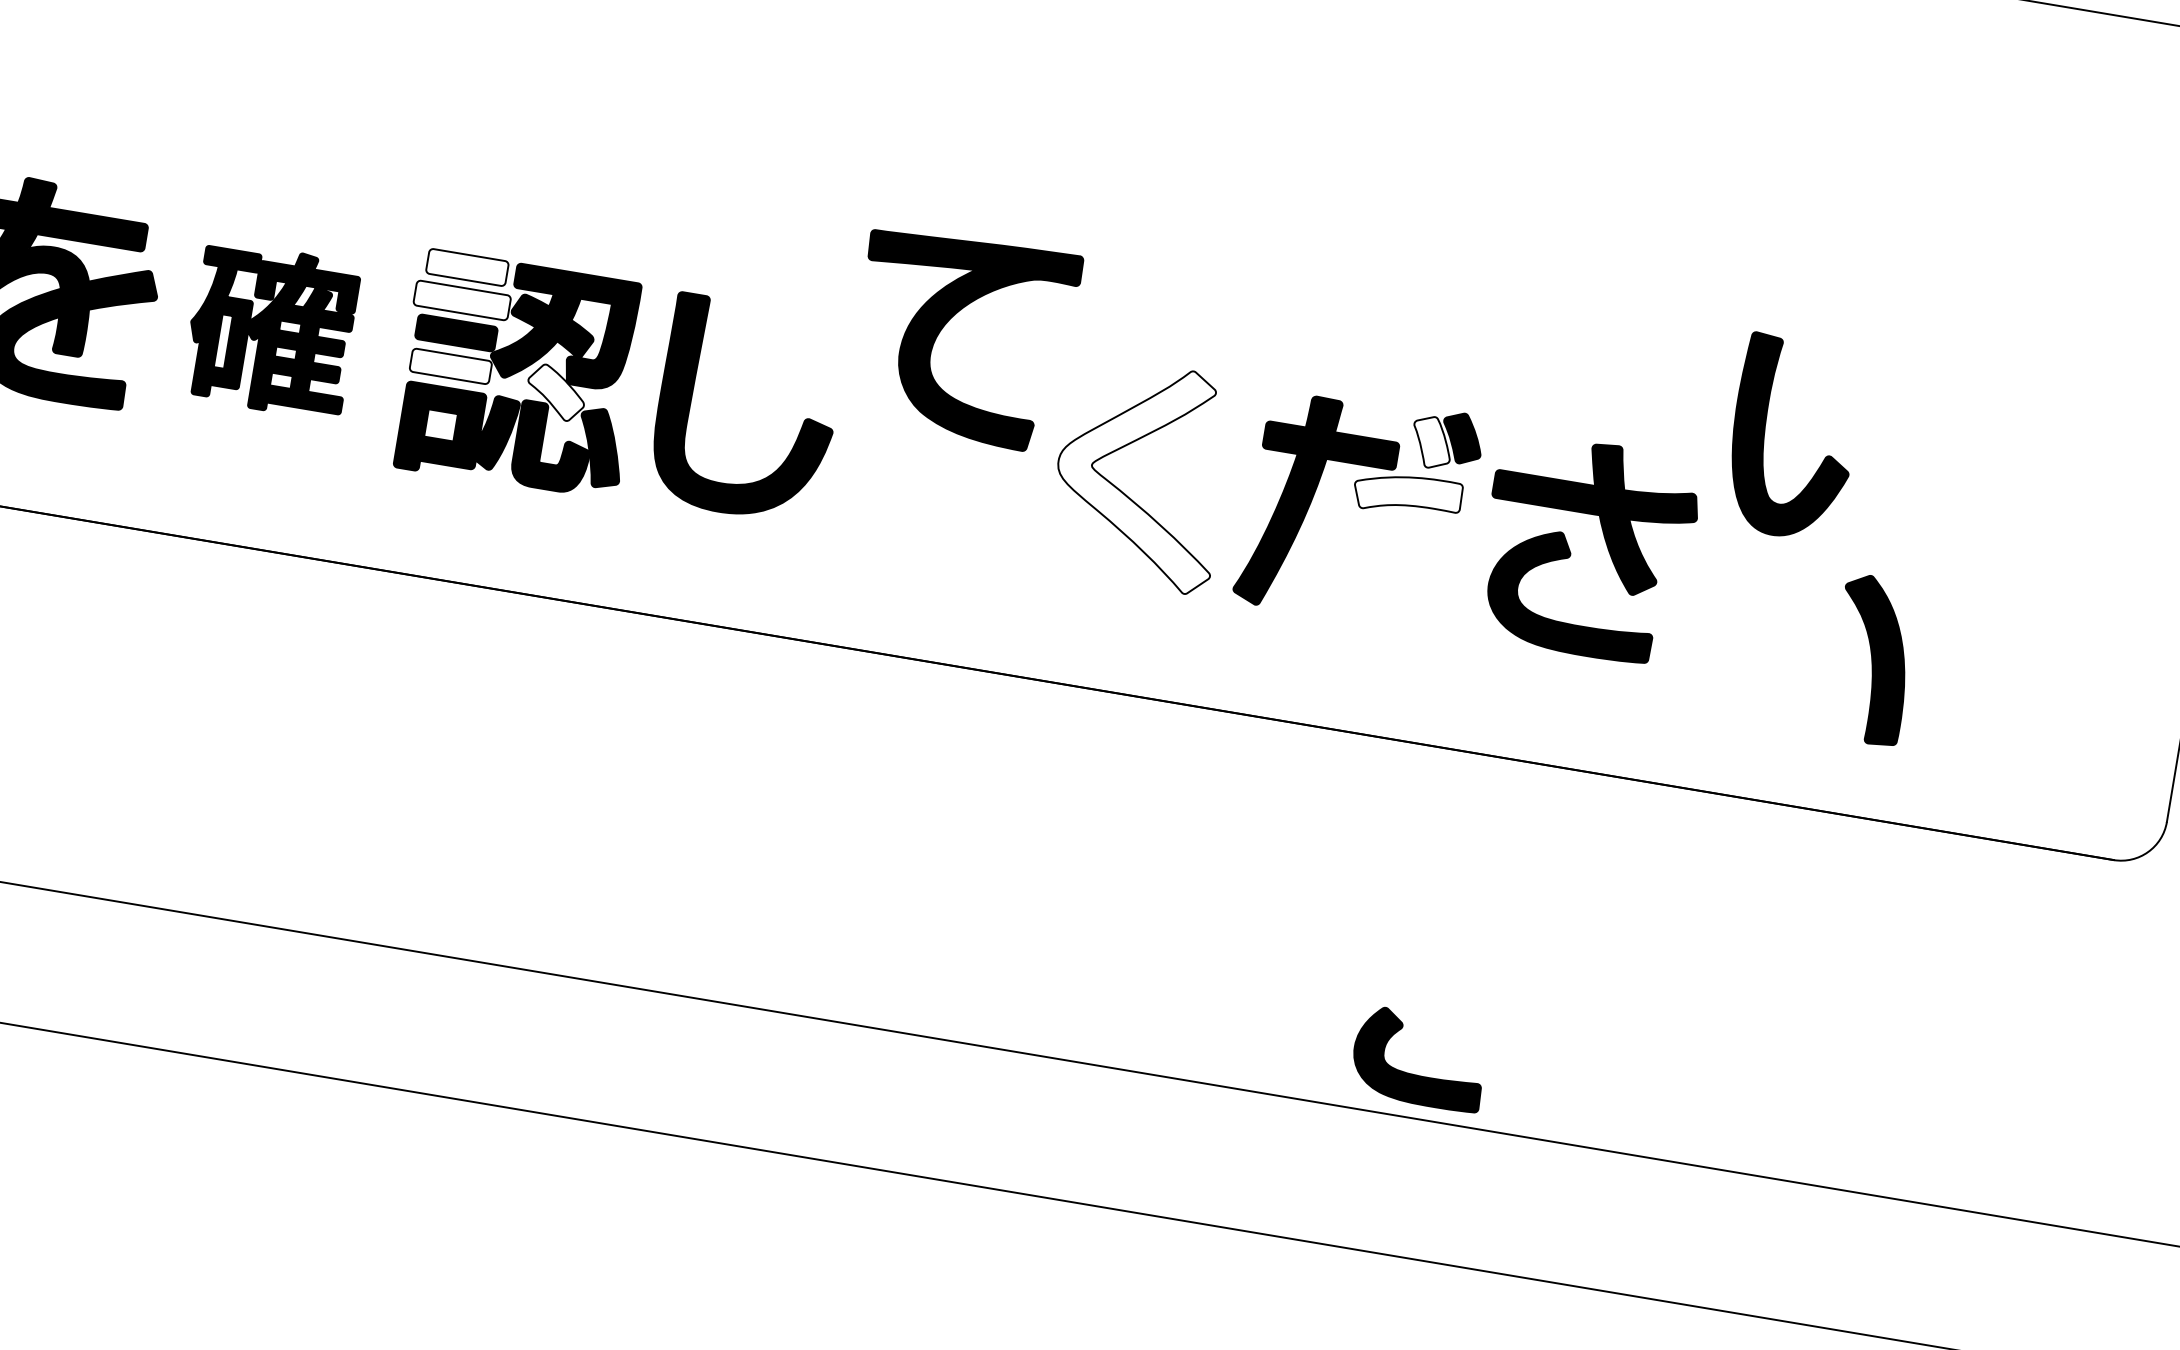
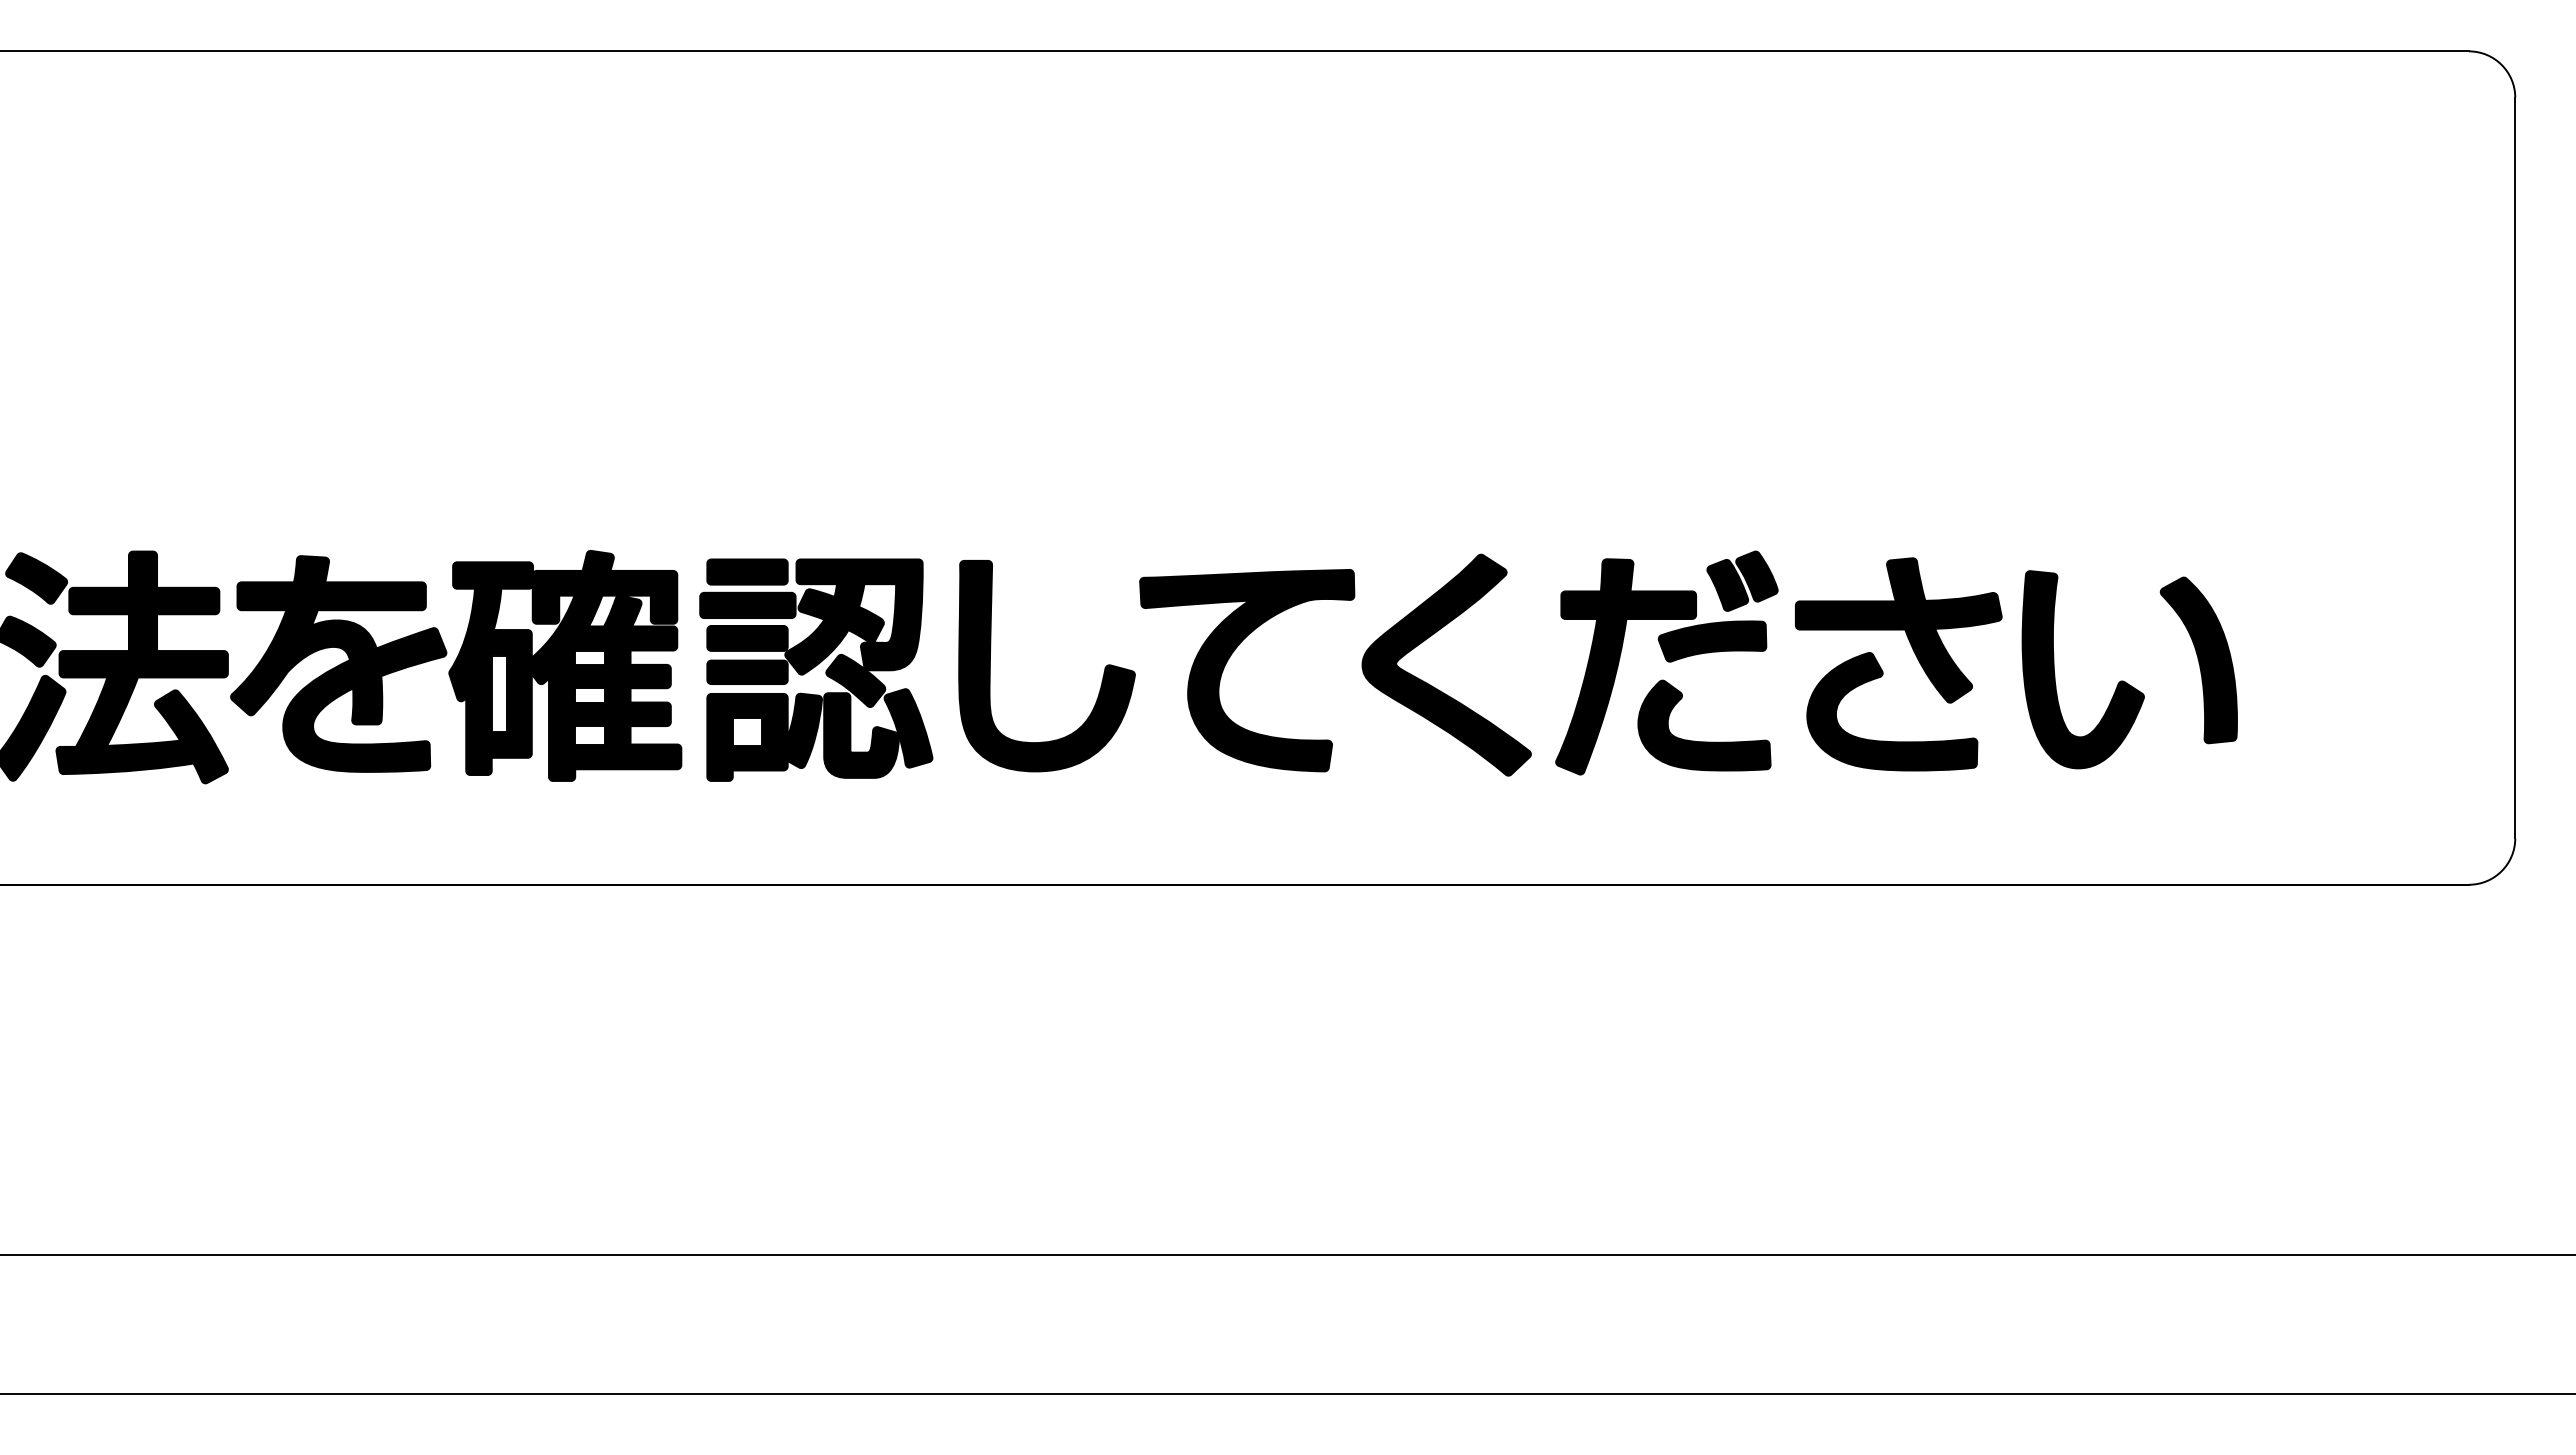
fill: (467, 266) -> (747, 571), added
fill: (461, 300) -> (747, 605), added
part: (947, 323) -> (1230, 657), moved
part: (272, 329) -> (565, 665), size x1.43
fill: (450, 366) -> (747, 672), added
fill: (555, 392) -> (855, 680), added
part: (1764, 438) -> (2055, 674), moved
fill: (1431, 441) -> (1727, 584), added
fill: (1141, 474) -> (1446, 664), added
fill: (1407, 495) -> (1712, 641), added
part: (1871, 660) -> (2198, 660), moved
part: (1417, 1074) -> (1704, 741), moved

